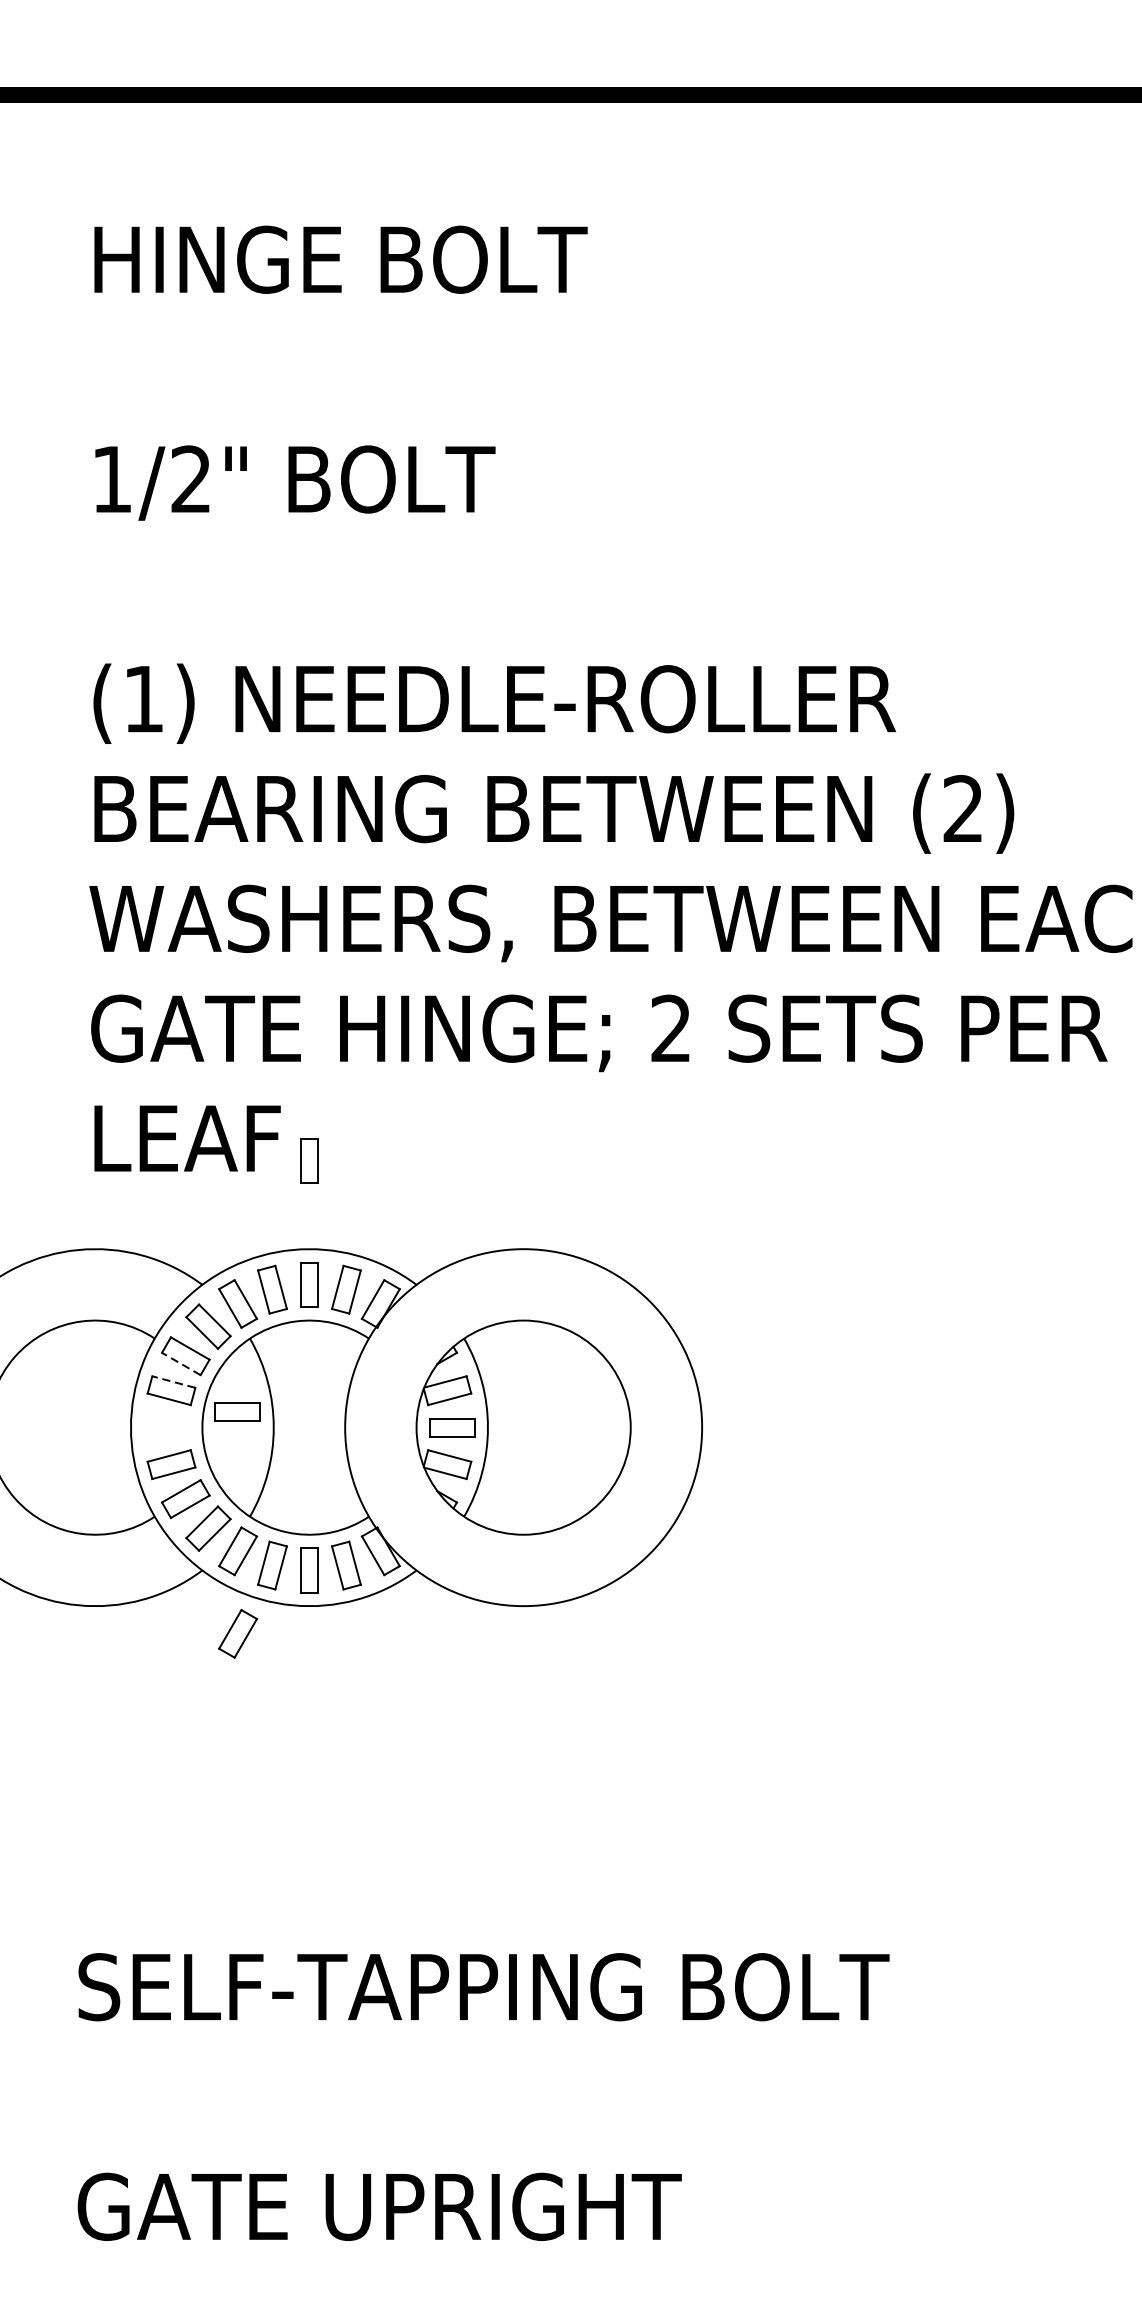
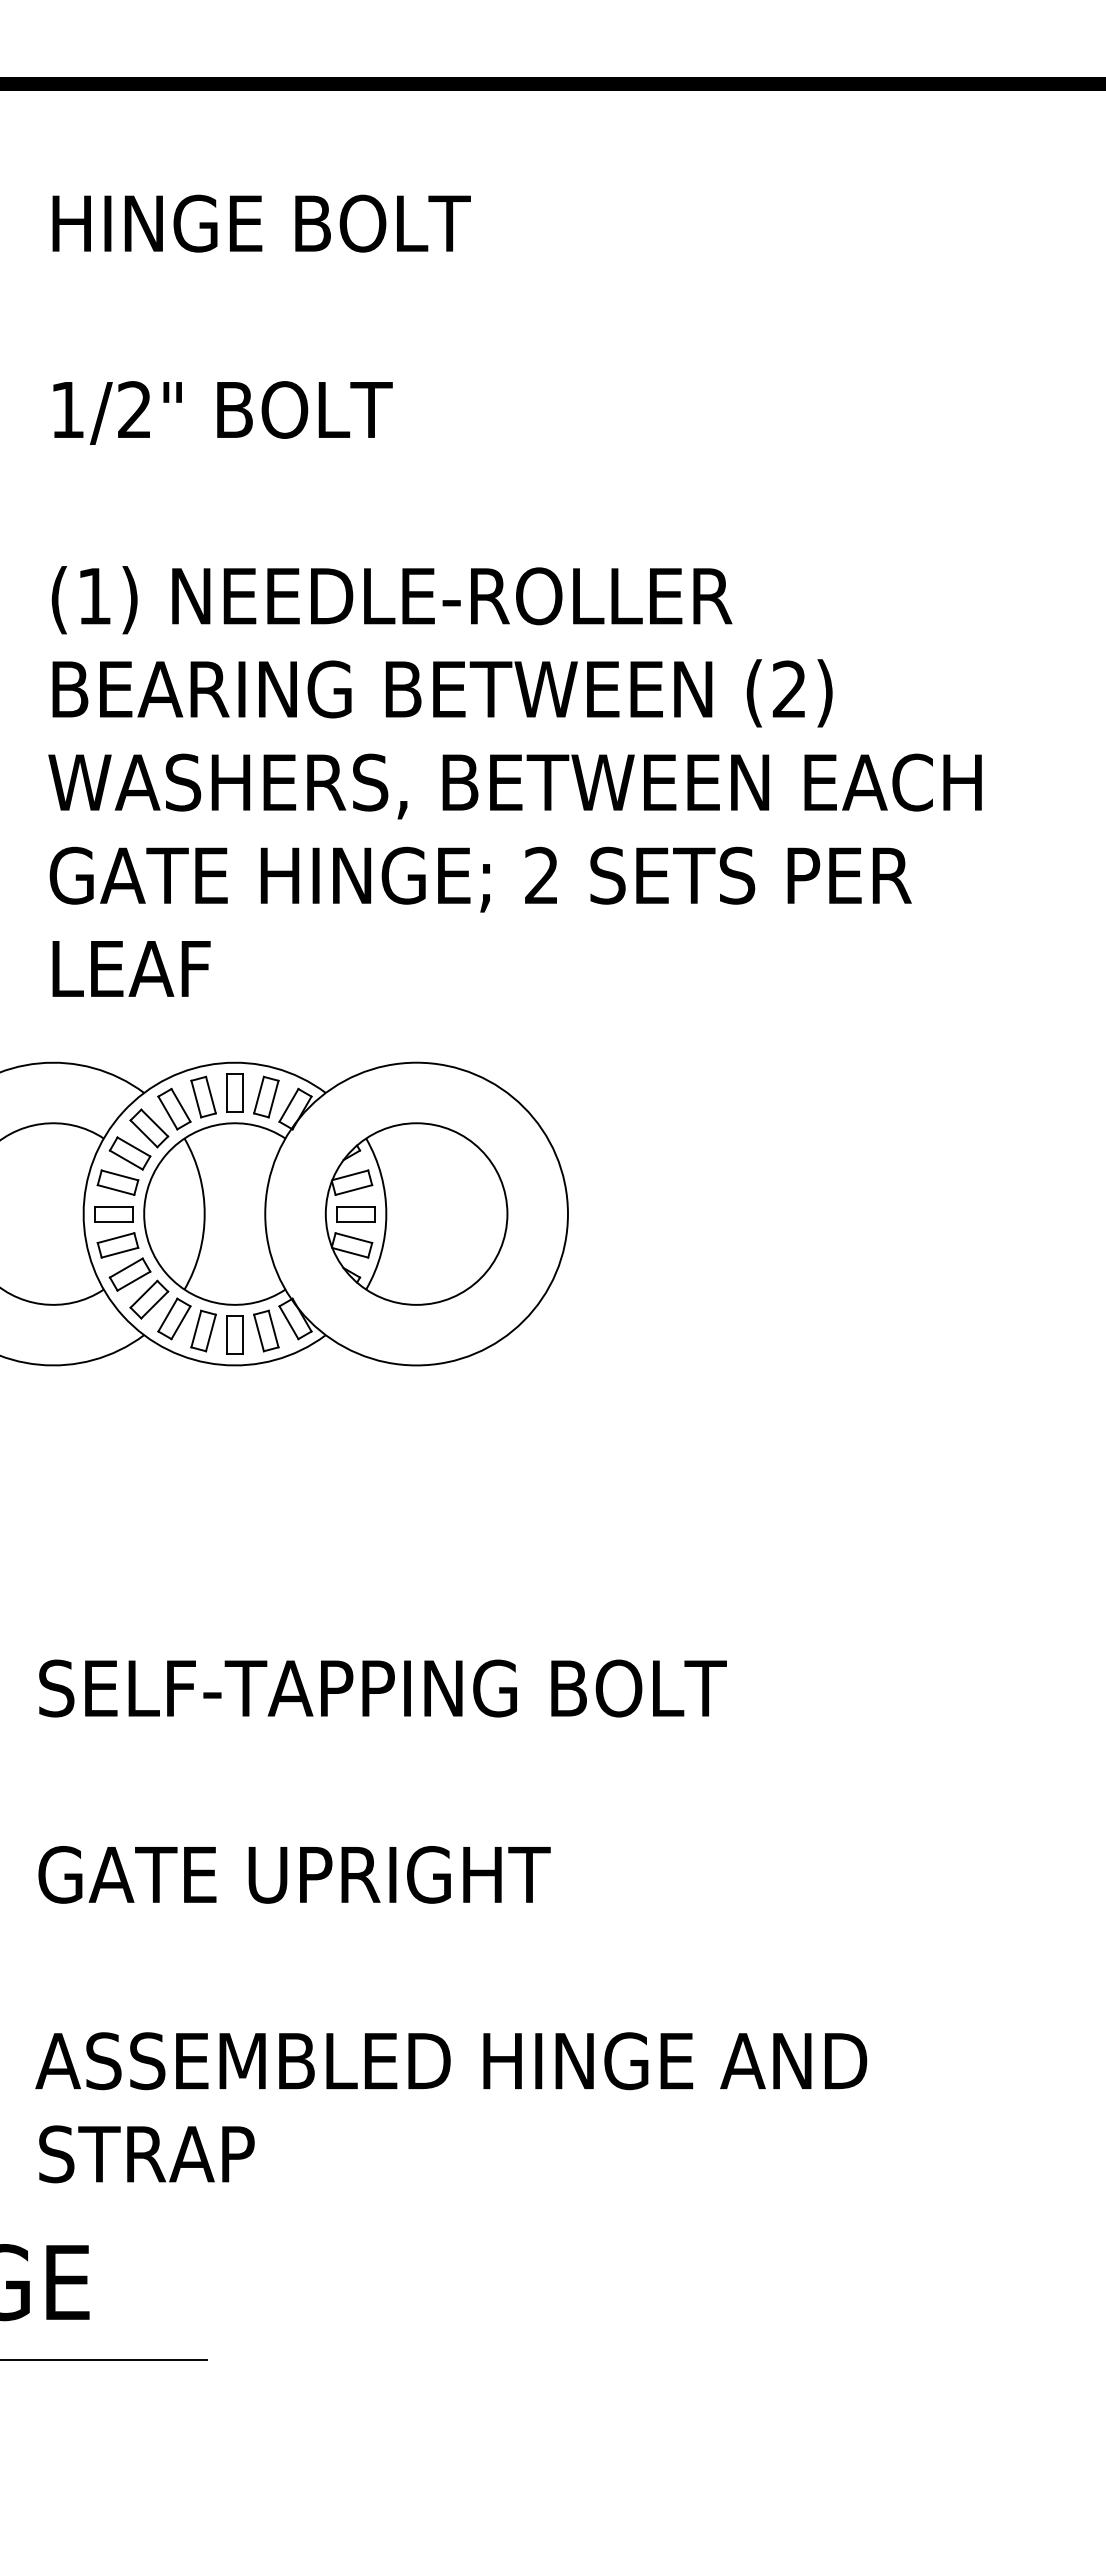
part: (308, 1160) -> (234, 987), removed
line: (181, 1364) -> (126, 1160), dashed -> solid
line: (173, 1382) -> (119, 1175), dashed -> solid
part: (236, 1412) -> (113, 1214), moved
part: (238, 1633) -> (174, 1388), removed

